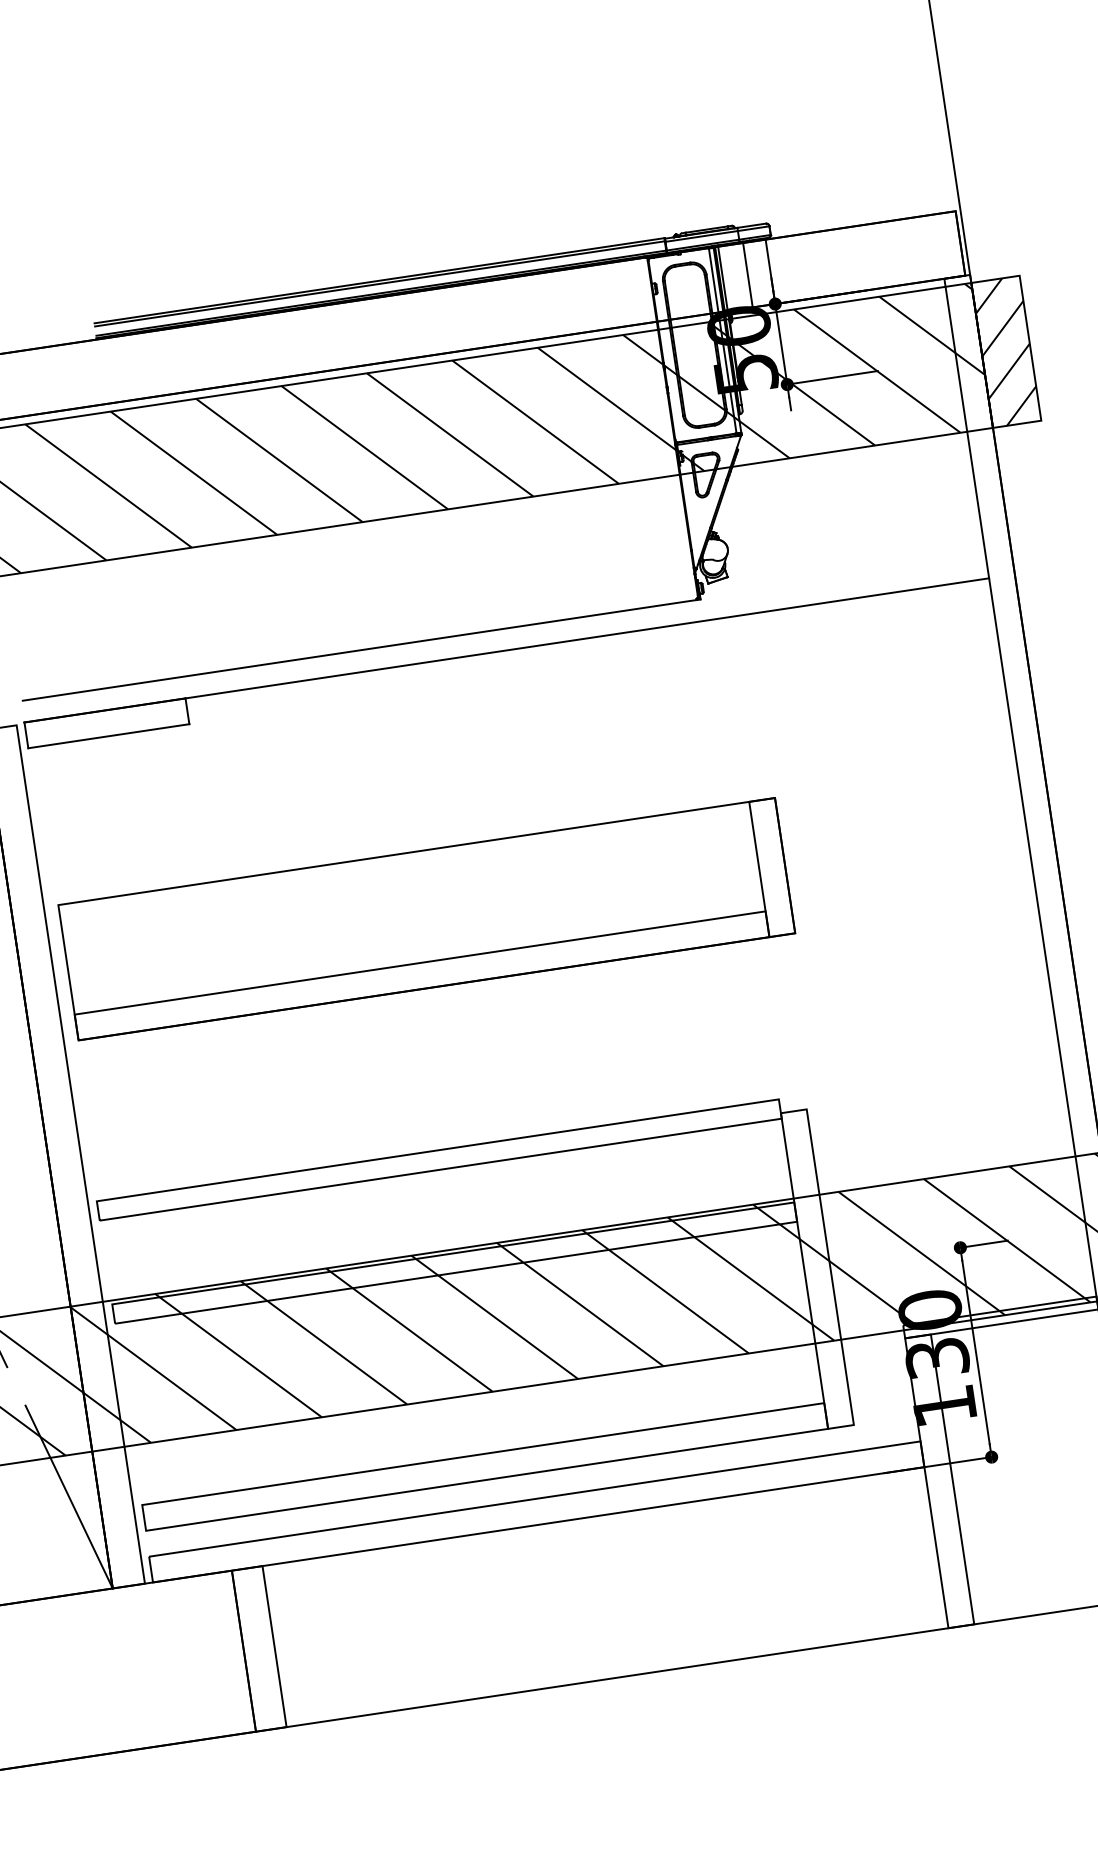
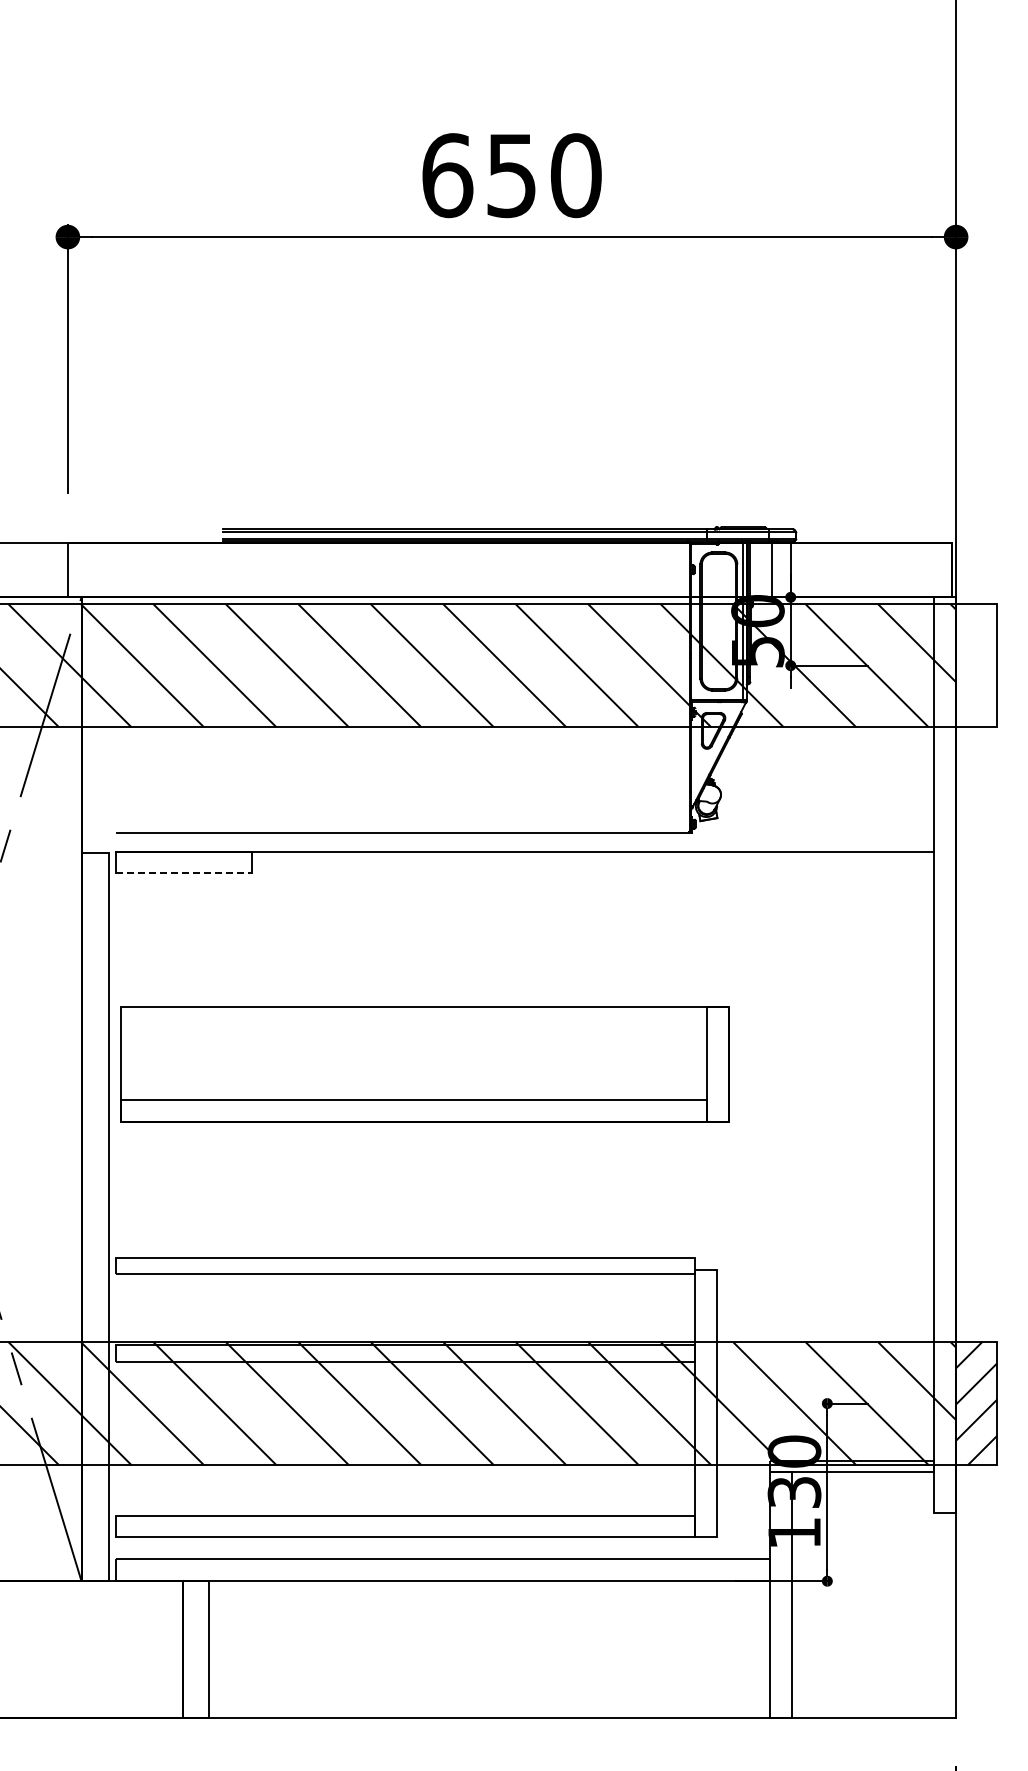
hatch: (1006, 351) -> (976, 665), removed
line: (109, 736) -> (184, 873), solid -> dashed

